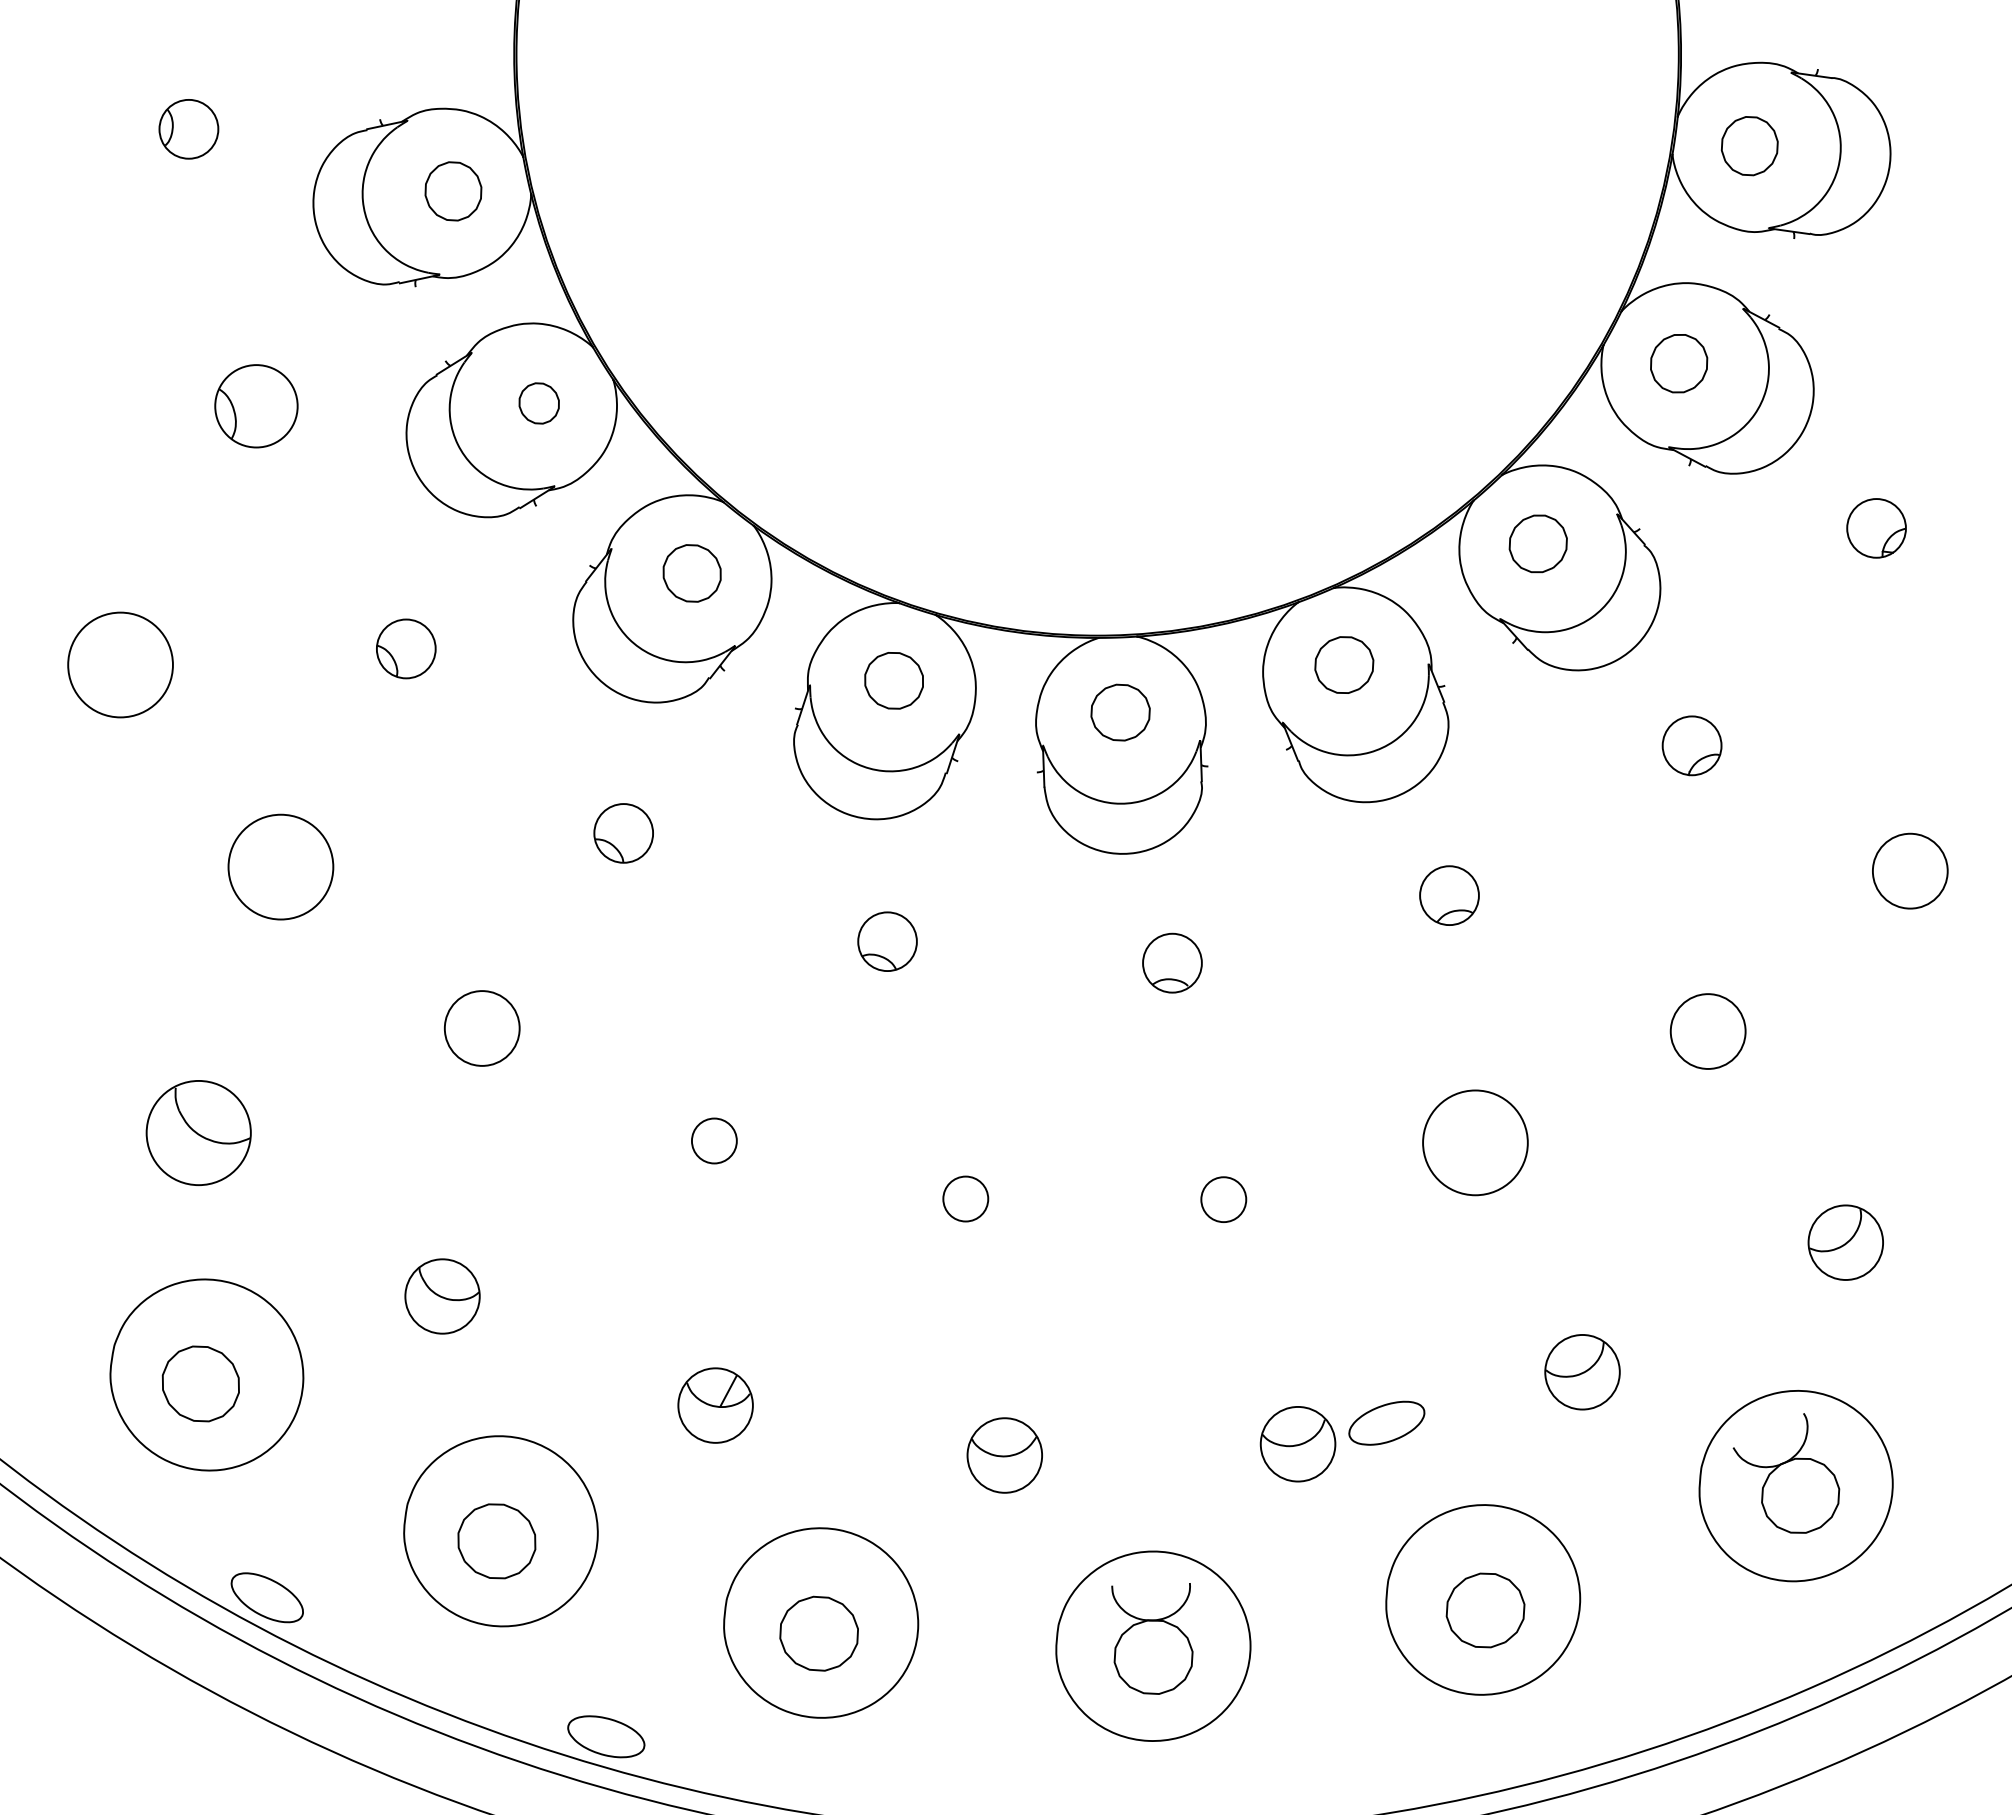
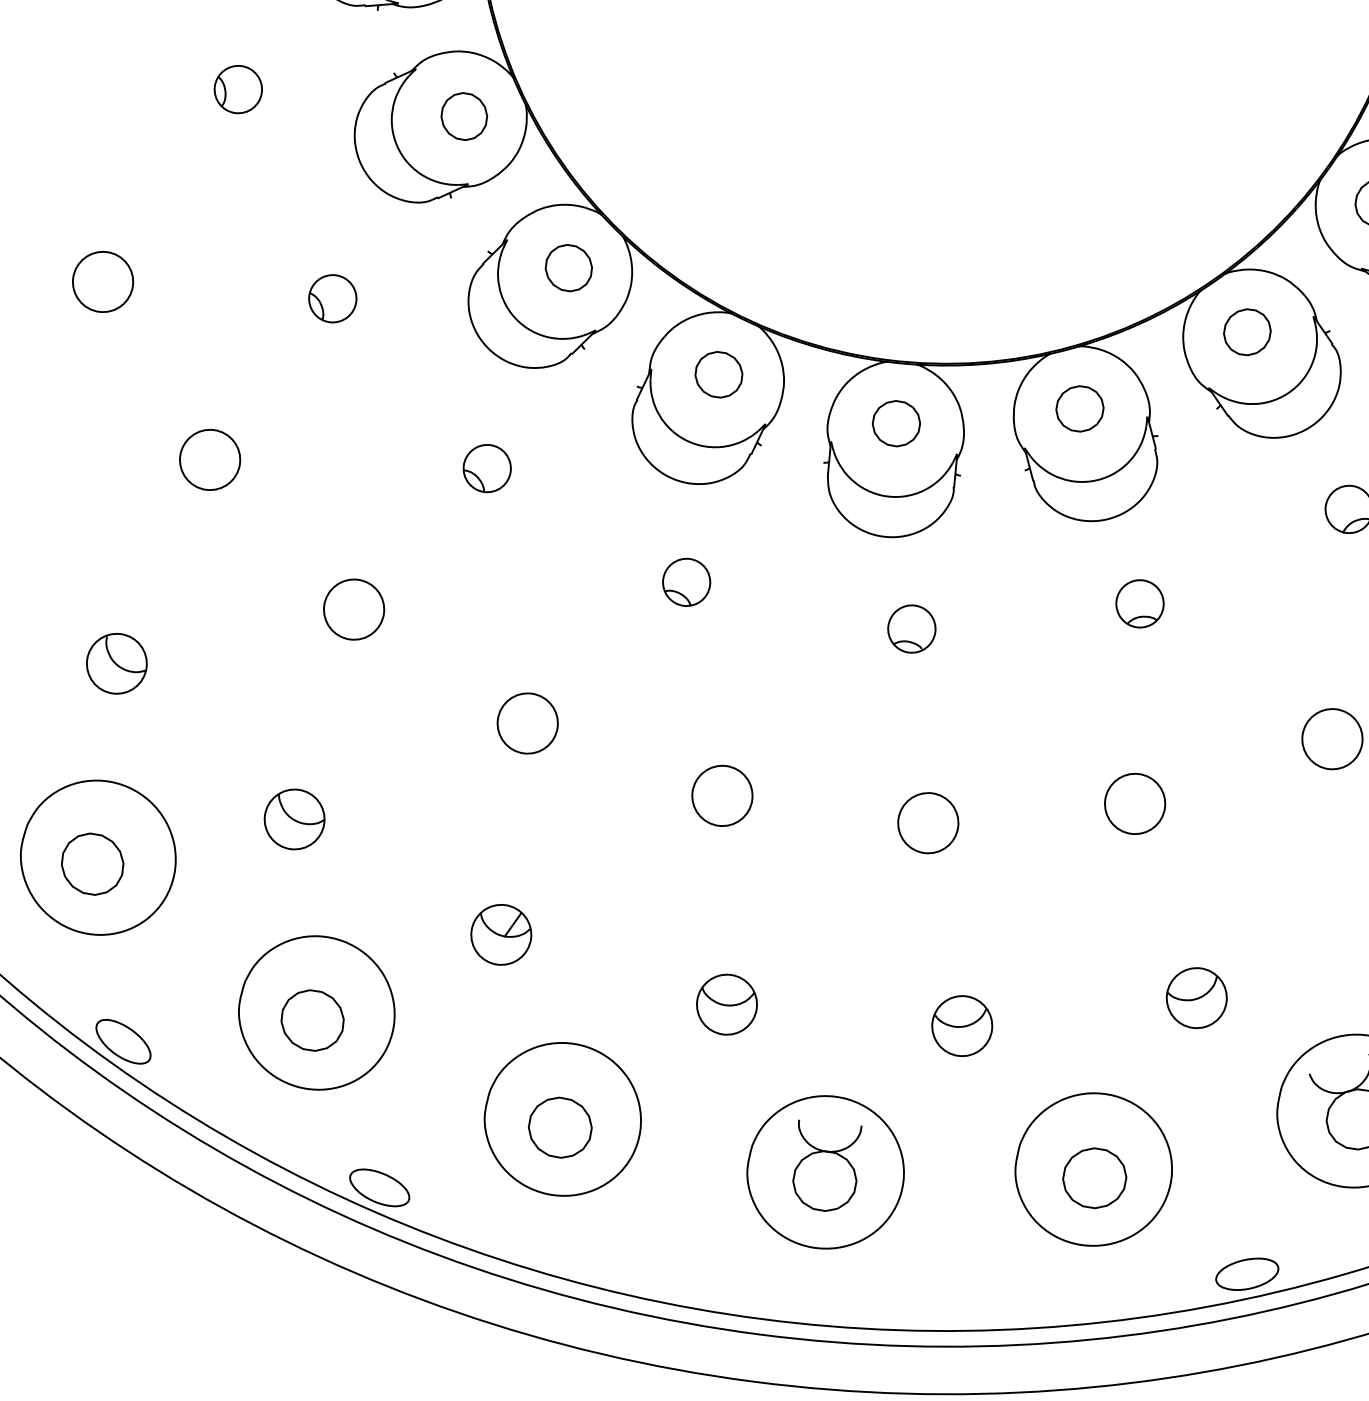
part: (539, 403) -> (464, 116), size x1.43
part: (256, 406) -> (238, 89), size x0.71
circle: (120, 664) -> (103, 281), size x0.71
circle: (280, 866) -> (209, 459), size x0.71
part: (198, 1133) -> (116, 664), size x0.71
circle: (714, 1140) -> (527, 723), size x1.67
circle: (1475, 1142) -> (1135, 803), size x0.71
circle: (965, 1198) -> (722, 795), size x1.67
circle: (1223, 1199) -> (928, 823), size x1.67
part: (1386, 1422) -> (1247, 1273), moved

